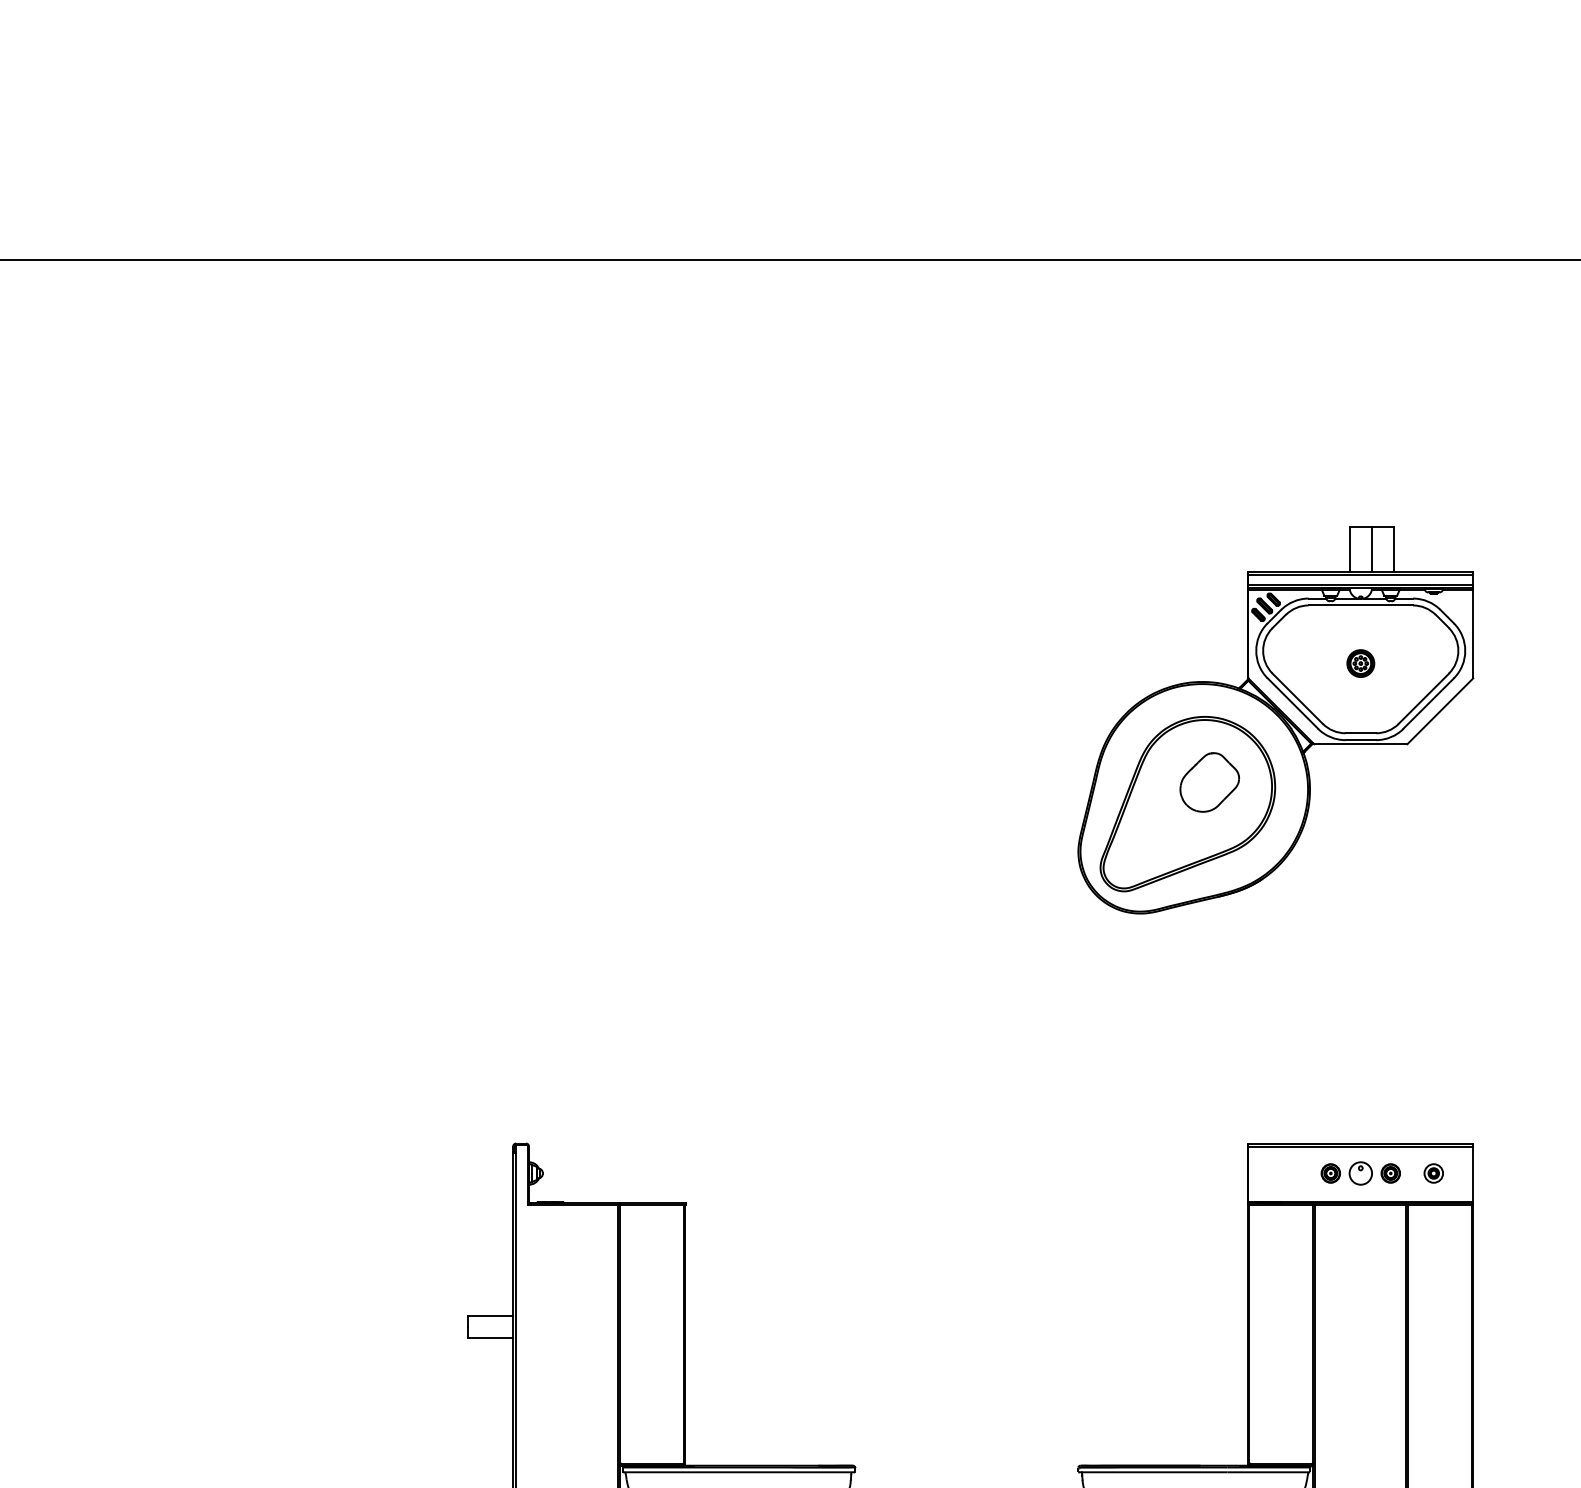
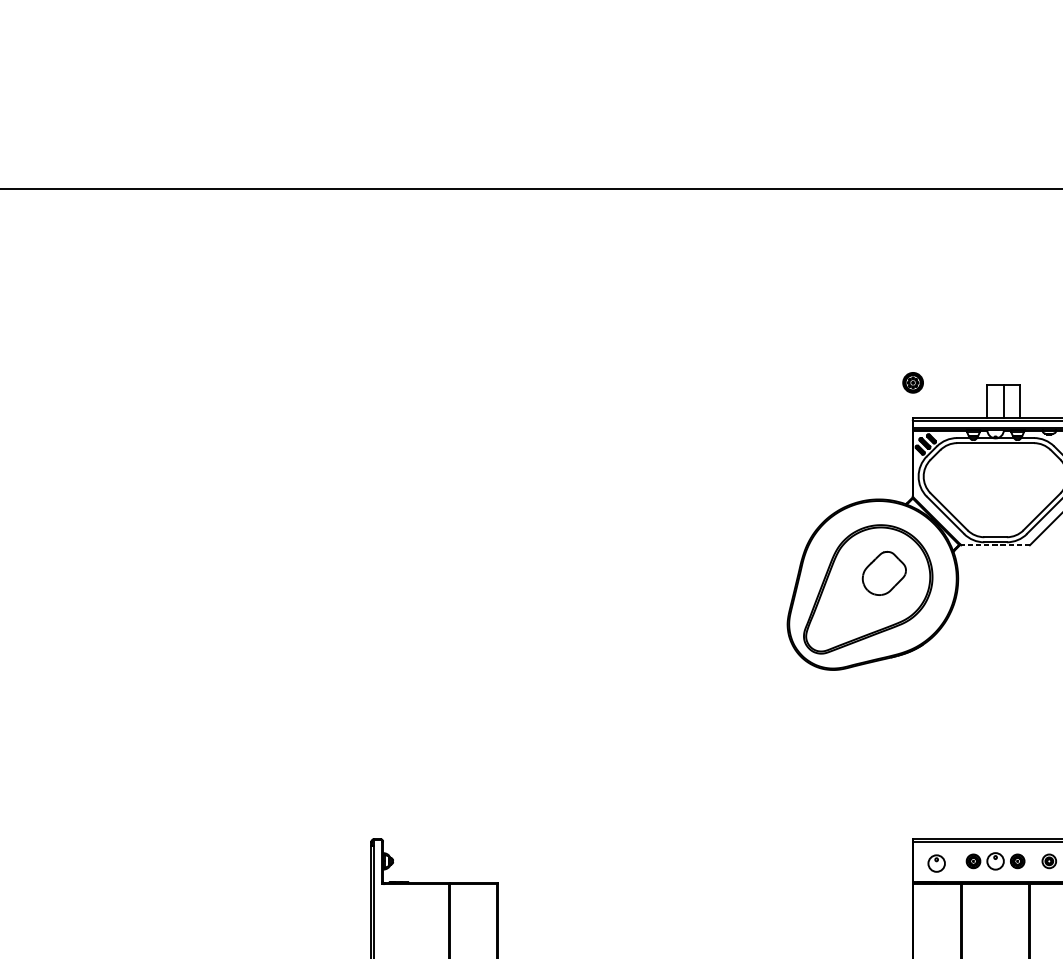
part: (1360, 663) -> (912, 382), moved
line: (1360, 744) -> (995, 545), solid -> dashed
part: (1280, 1176) -> (936, 863), added

